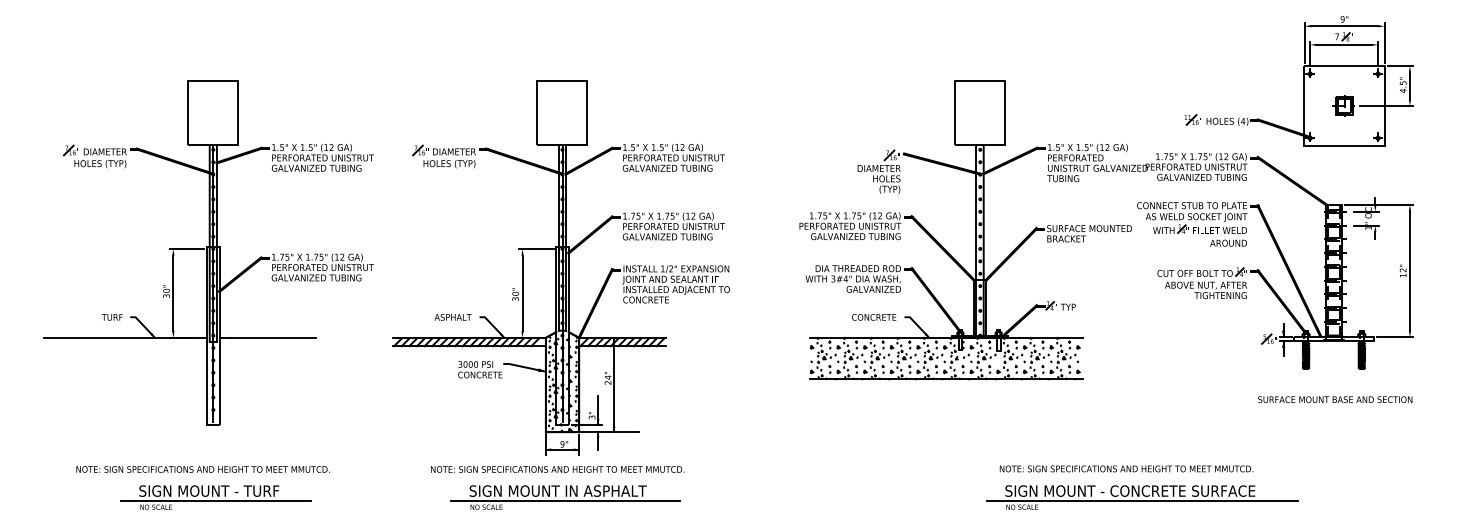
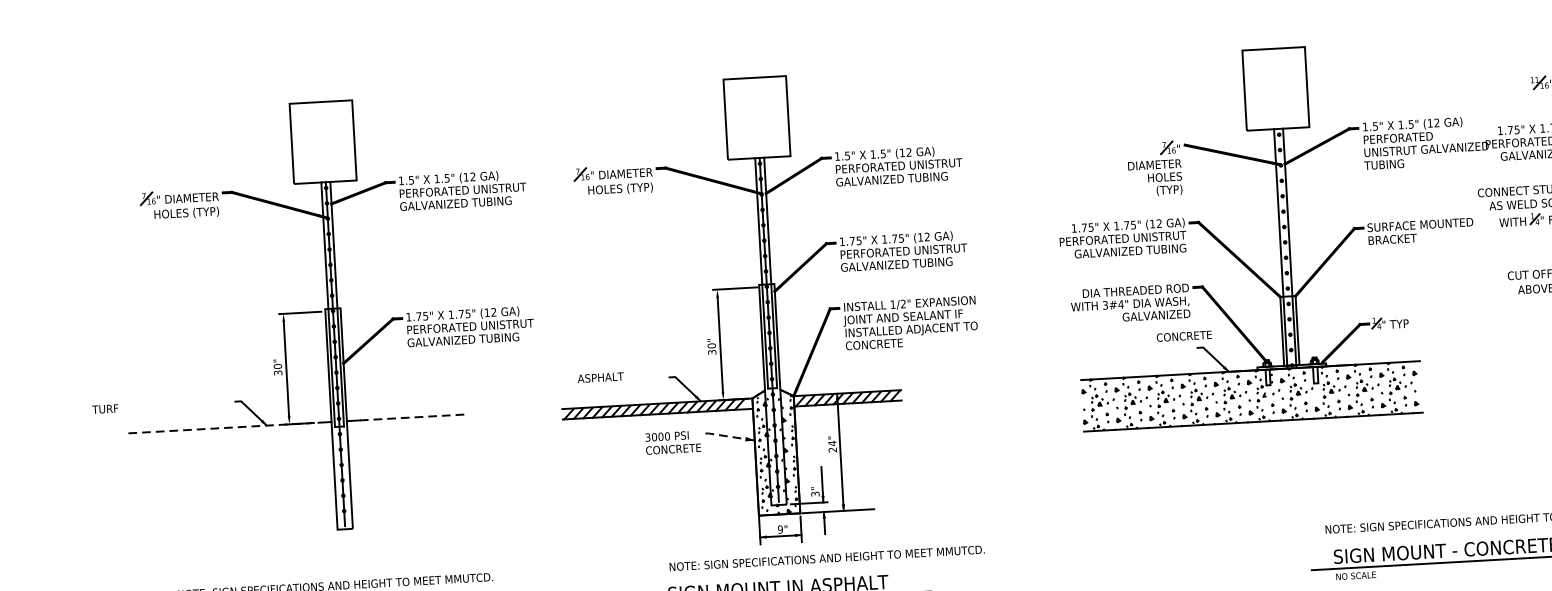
text: (111, 317) -> (104, 409), moved
text: (452, 317) -> (599, 377), moved
text: (874, 317) -> (1184, 336), moved
line: (120, 337) -> (223, 427), solid -> dashed
line: (273, 337) -> (413, 416), solid -> dashed
line: (523, 367) -> (726, 436), solid -> dashed
text: (557, 469) -> (826, 558), moved

